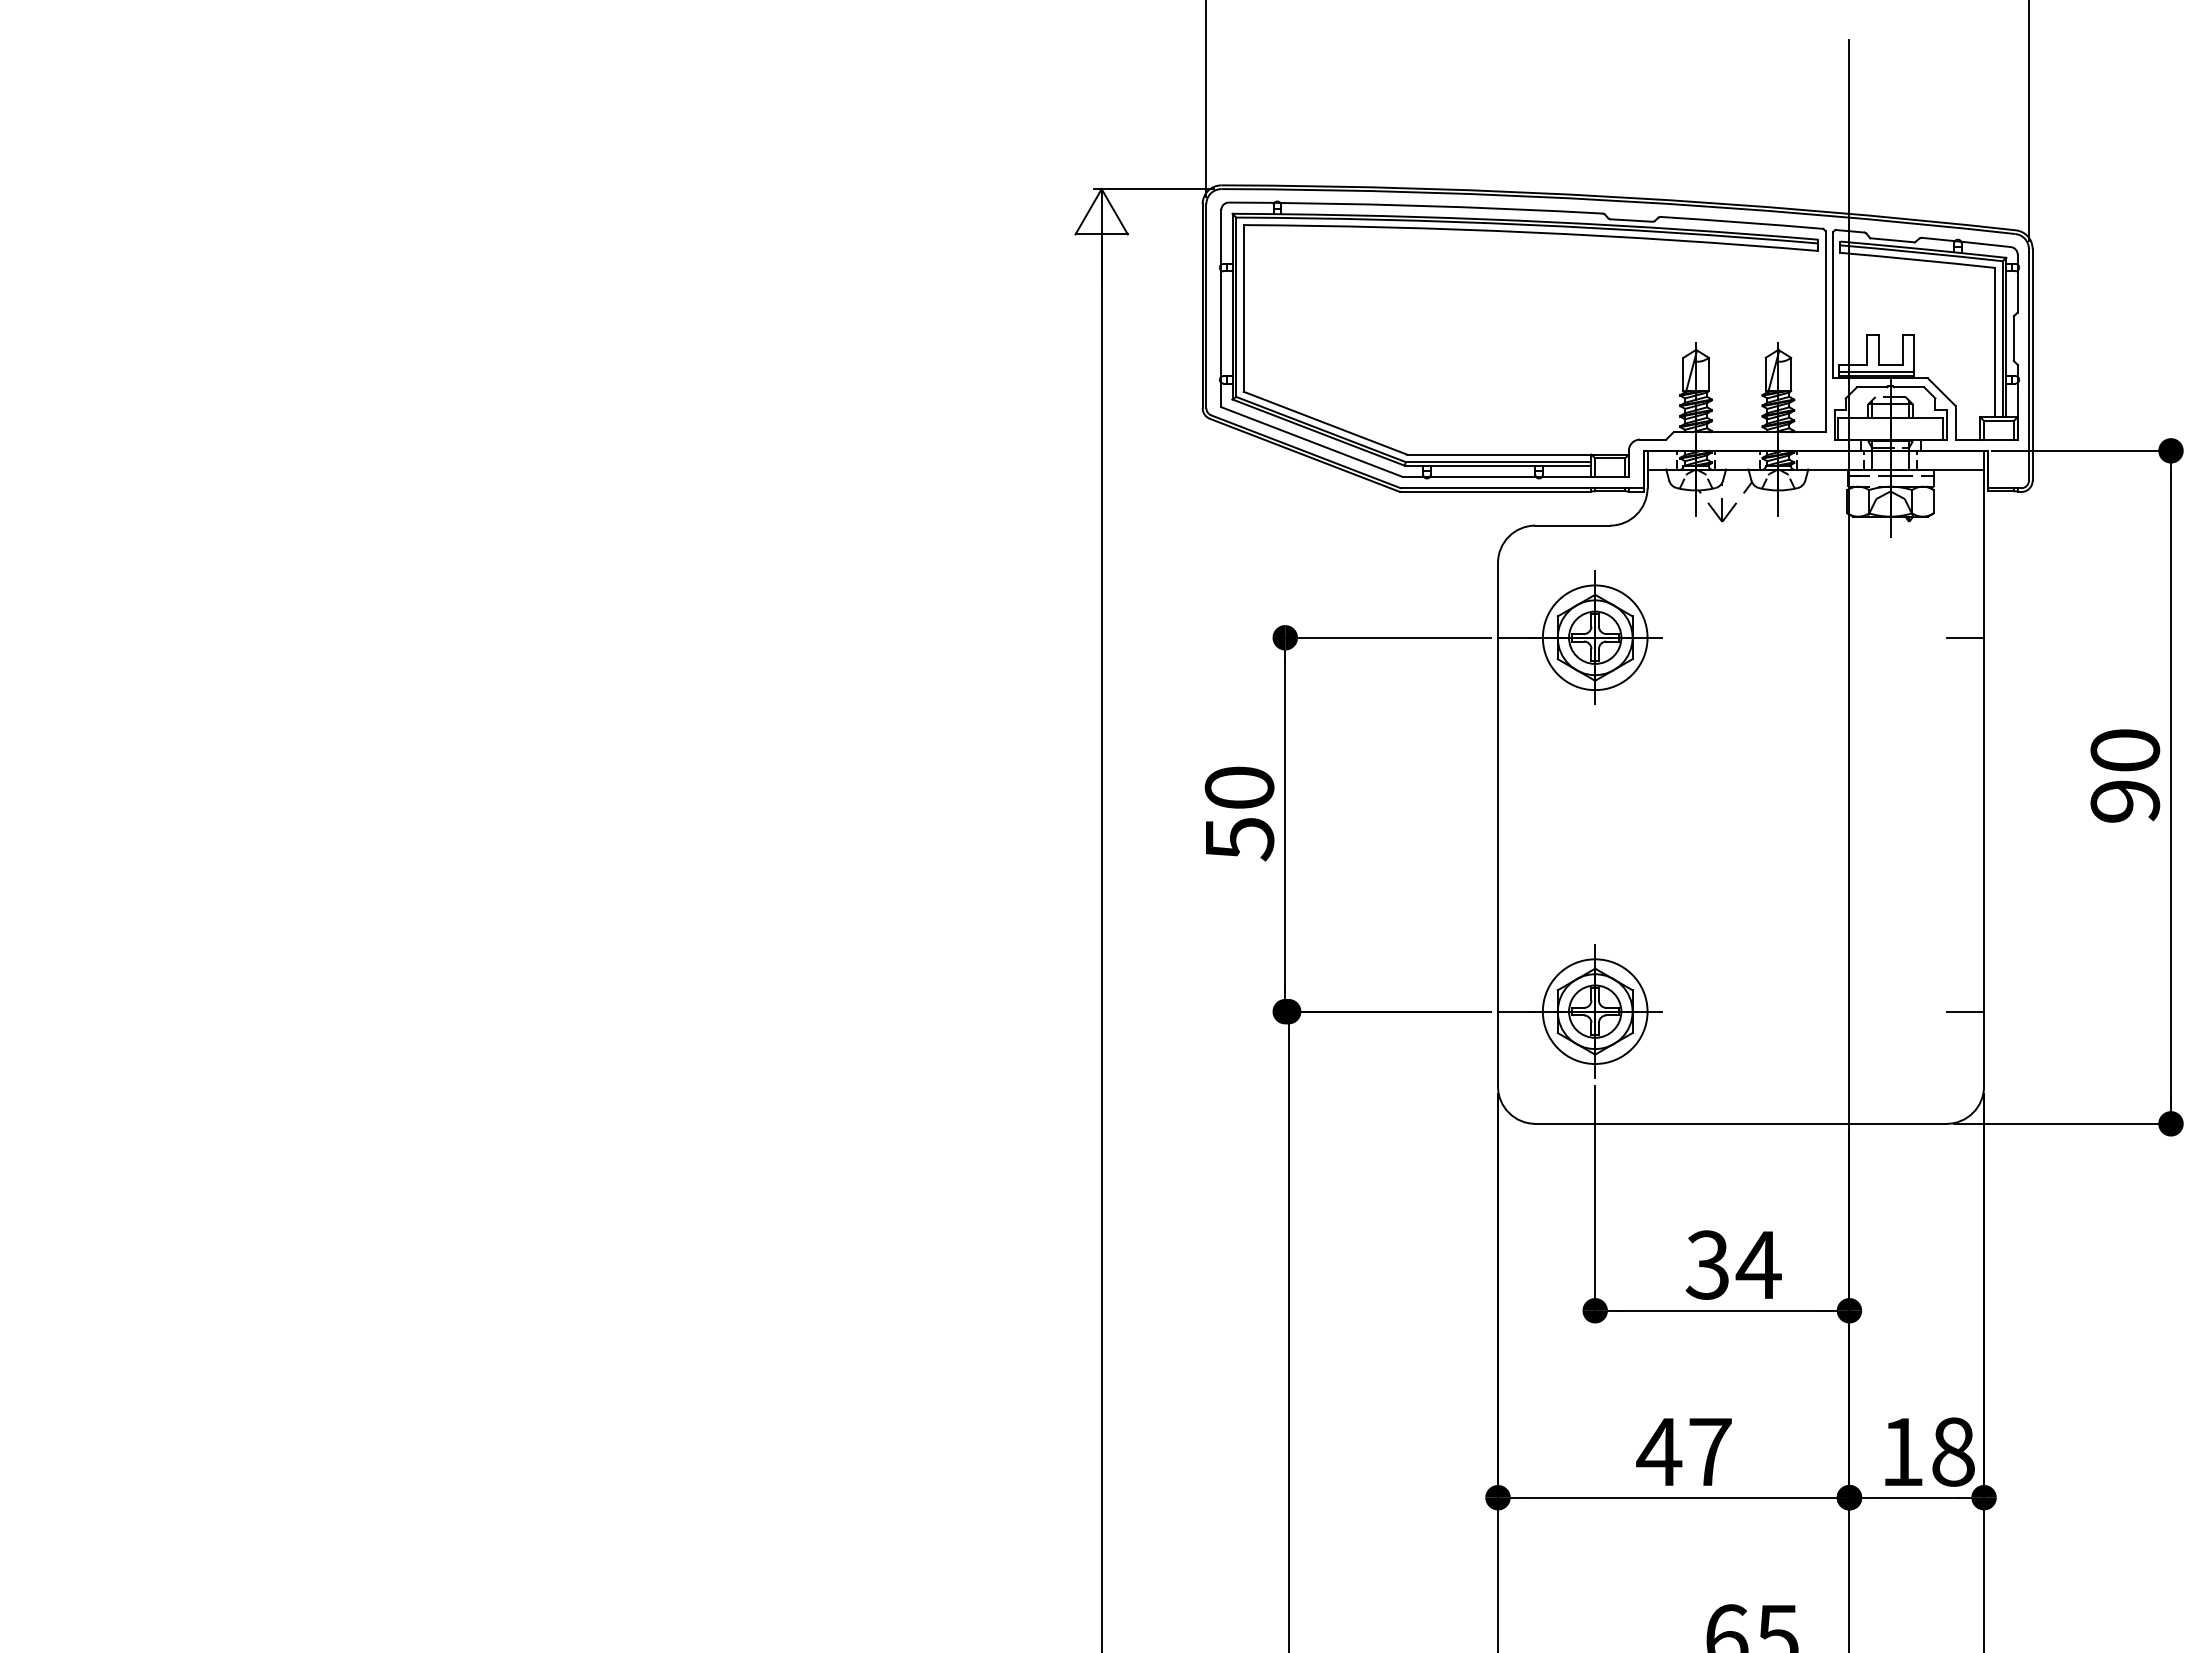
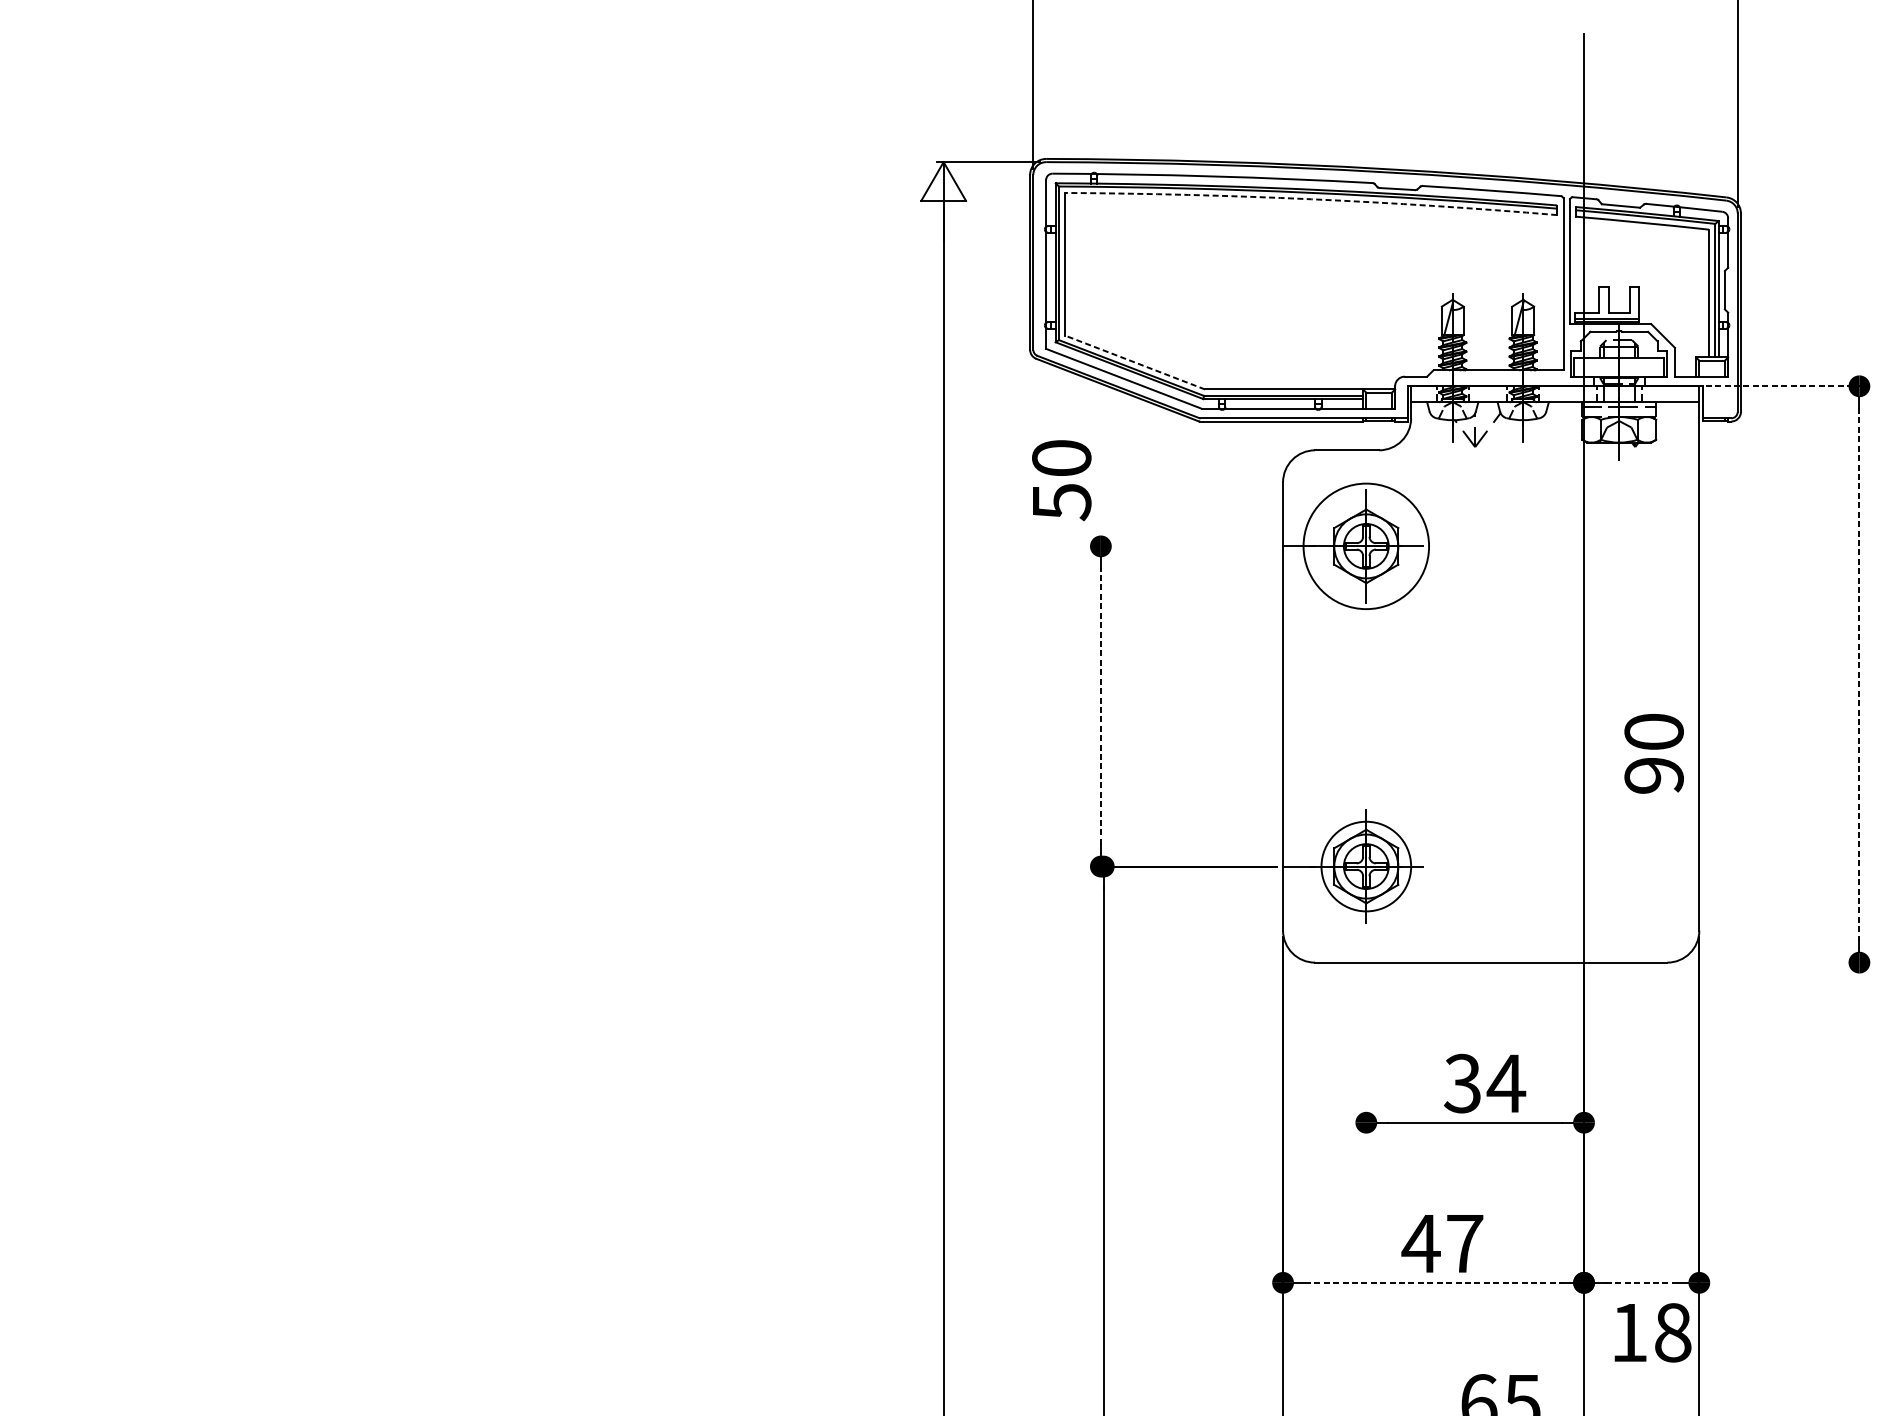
arc: (1531, 232) -> (1311, 199), solid -> dashed
line: (1324, 423) -> (1134, 362), solid -> dashed
line: (2085, 450) -> (1786, 385), solid -> dashed
line: (1383, 637) -> (1185, 546), removed
circle: (1594, 637) -> (1365, 546), size x1.4
line: (1965, 637) -> (1683, 546), removed
text: (2125, 775) -> (1654, 753), moved
line: (2170, 787) -> (1858, 674), solid -> dashed
text: (1239, 813) -> (1061, 480), moved
line: (1285, 824) -> (1101, 706), solid -> dashed
line: (1965, 1011) -> (1683, 866), removed
line: (2066, 1123) -> (1769, 962), removed
line: (1595, 1202) -> (1366, 1030), removed
text: (1929, 1451) -> (1652, 1332), moved
line: (1674, 1497) -> (1434, 1282), solid -> dashed
line: (1916, 1497) -> (1641, 1282), solid -> dashed

